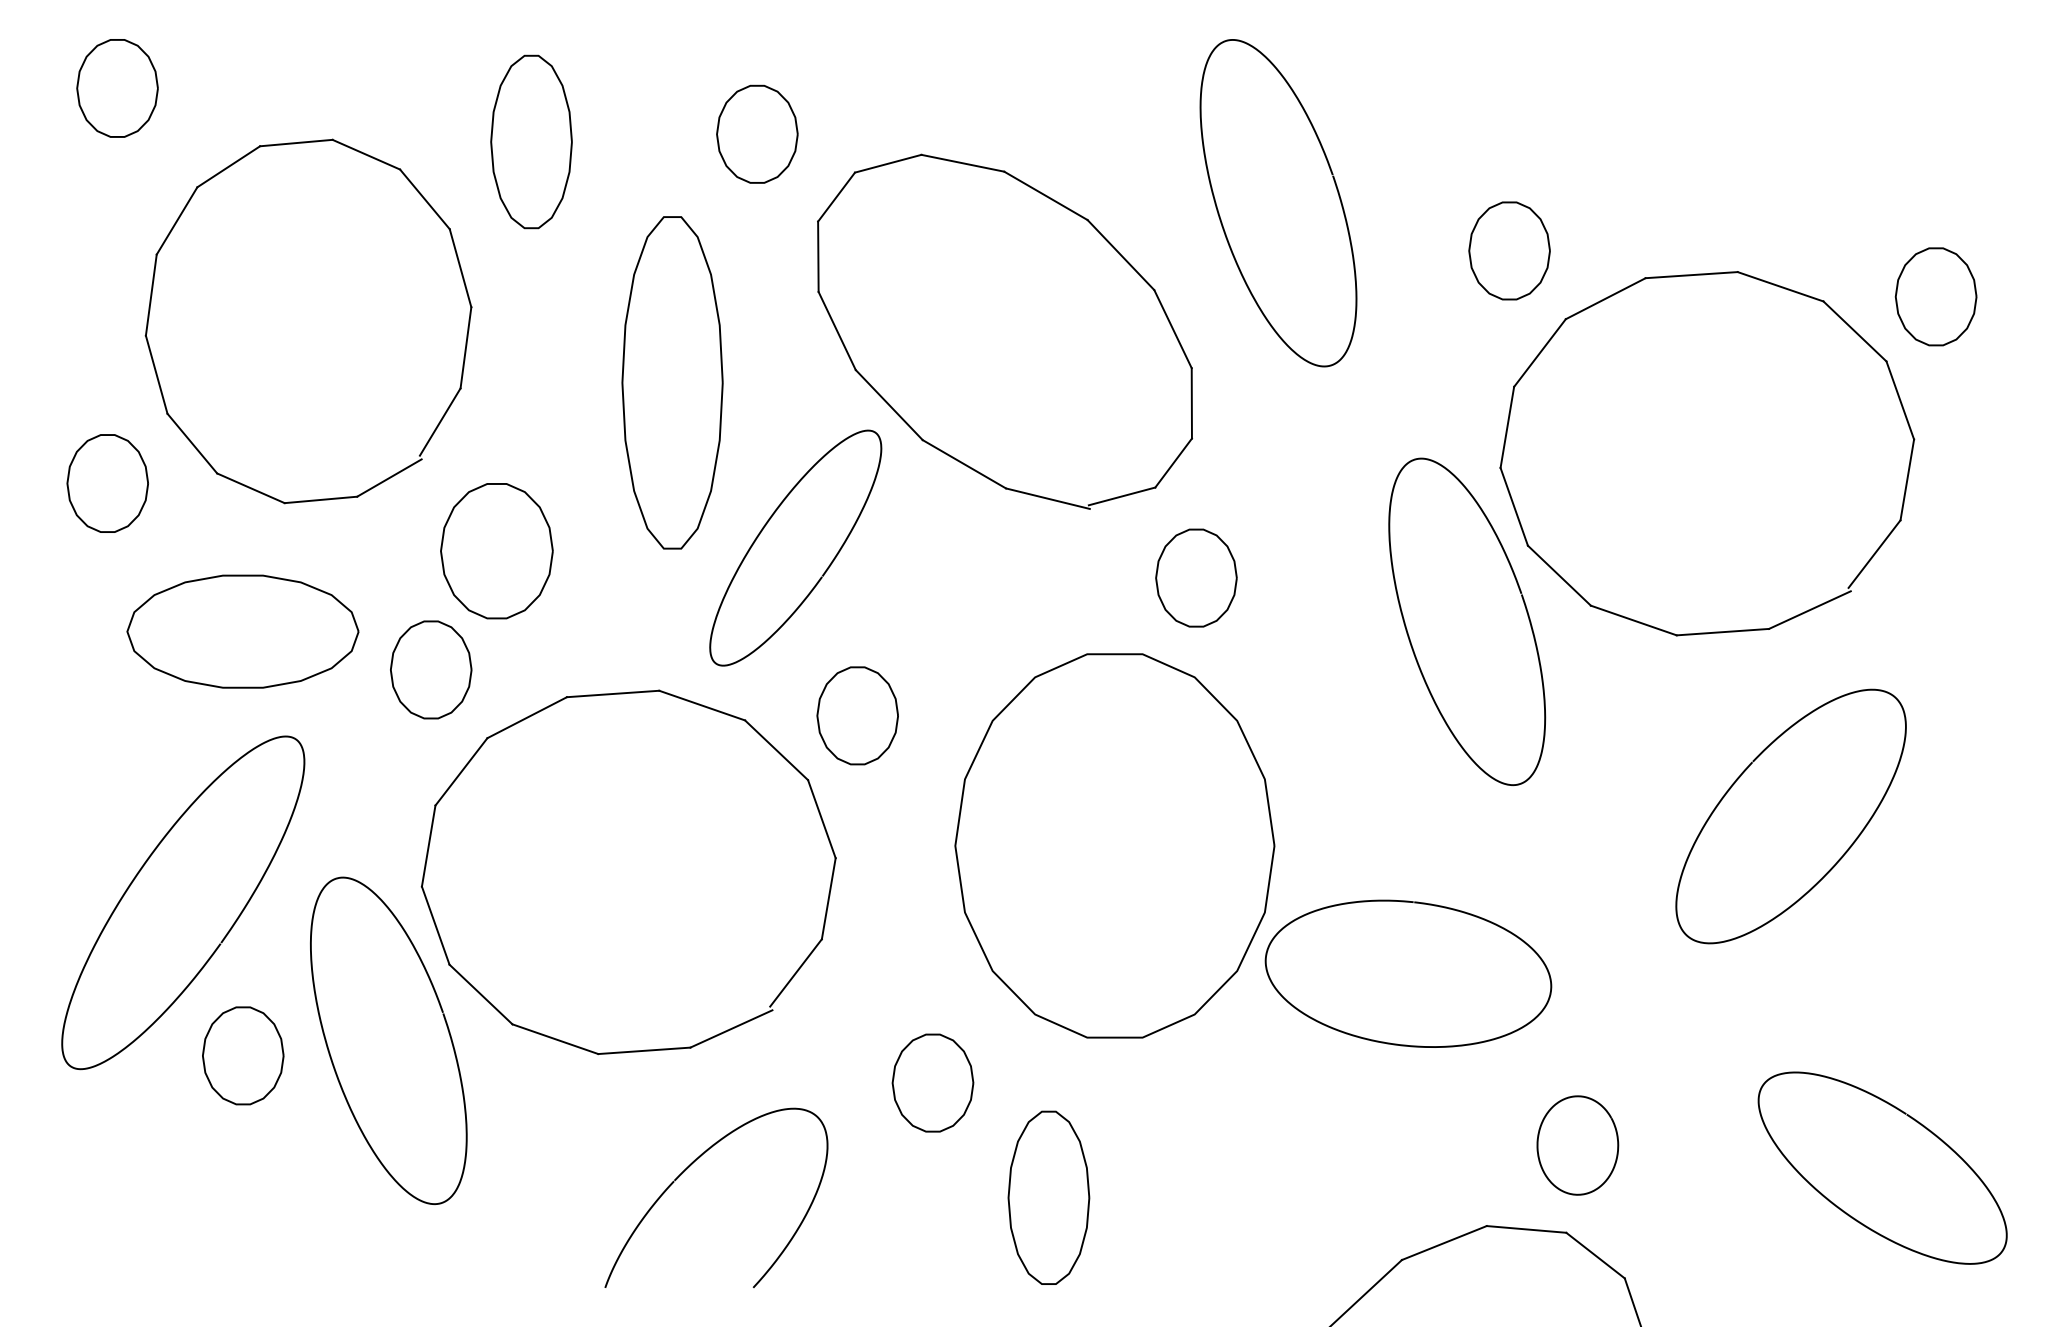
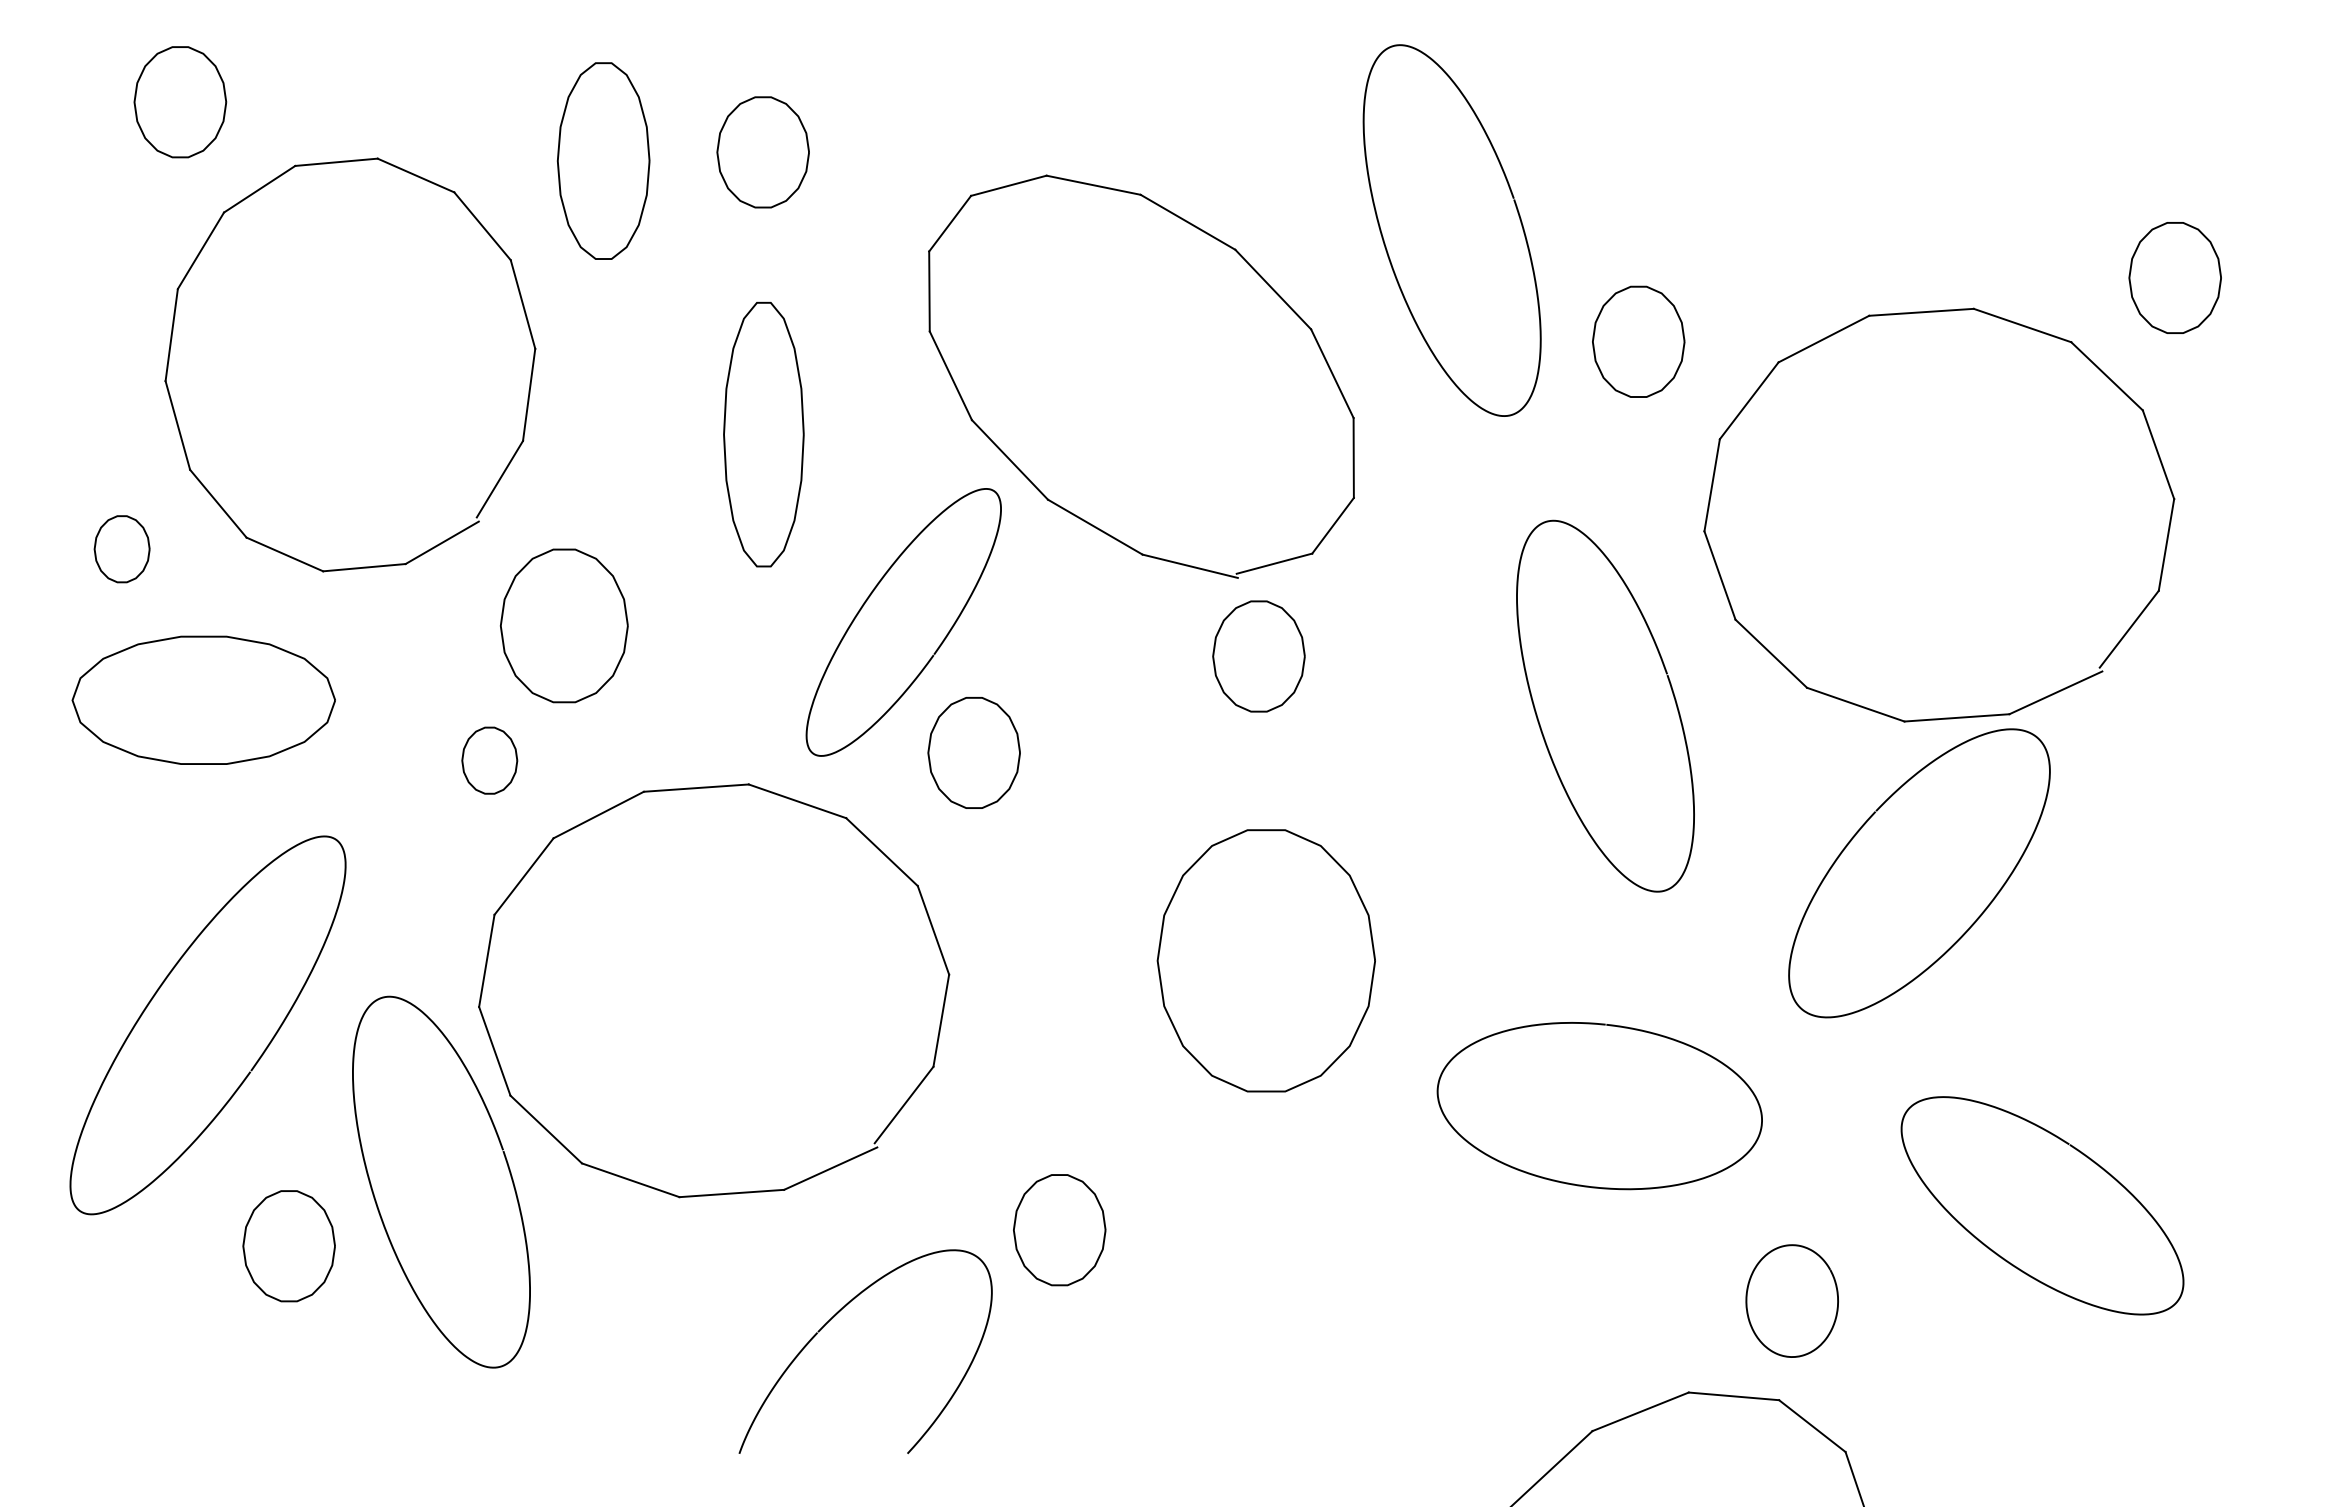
part: (117, 88) -> (180, 102), moved
part: (756, 134) -> (762, 152), moved
part: (1509, 250) -> (1638, 341), moved
part: (1935, 296) -> (2174, 277), moved
part: (672, 382) -> (763, 434), size x0.7
part: (107, 483) -> (121, 549), size x0.6
part: (1196, 578) -> (1258, 656), moved
curve: (1524, 606) -> (1670, 688), moved
part: (242, 630) -> (203, 699), moved
part: (431, 669) -> (489, 760), size x0.6
part: (857, 715) -> (973, 752), moved
part: (1115, 845) -> (1266, 960), size x0.6
curve: (1841, 856) -> (1976, 918), moved
part: (242, 1056) -> (288, 1246), moved
curve: (1916, 1122) -> (2080, 1153), moved
part: (688, 1167) -> (834, 1317), moved
part: (1049, 1197) -> (1191, 1360), removed

